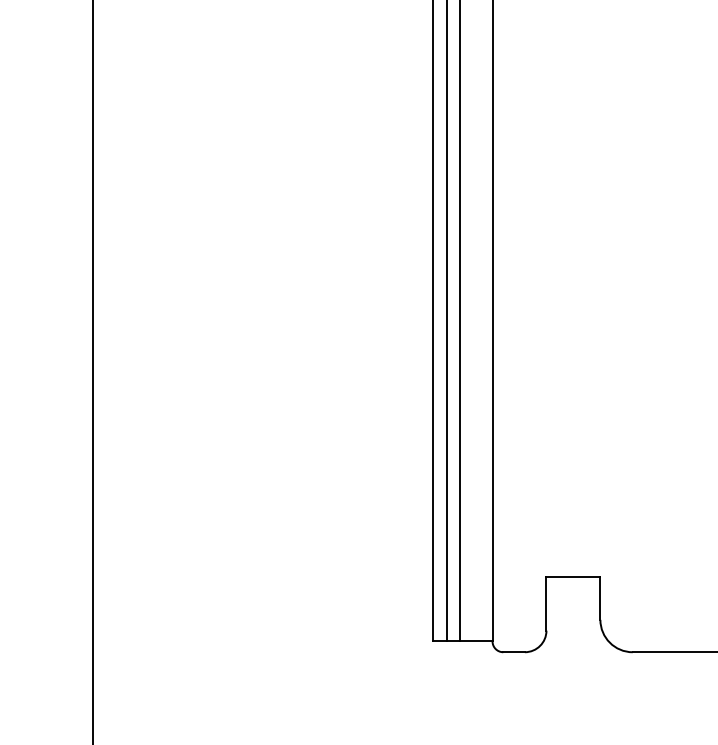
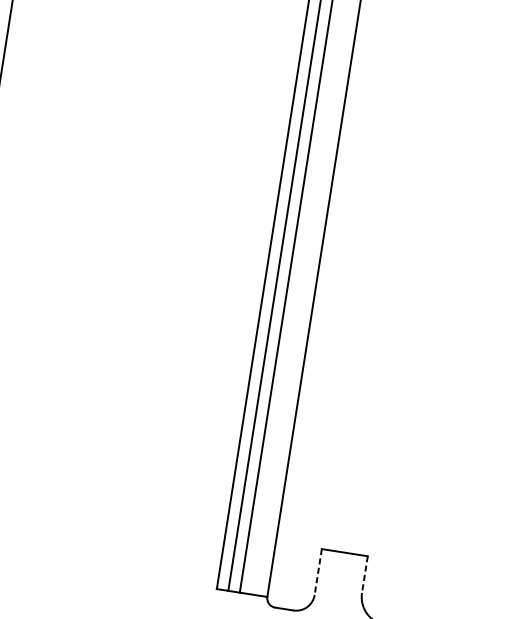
line: (600, 598) -> (364, 574), solid -> dashed
line: (546, 603) -> (318, 571), solid -> dashed

